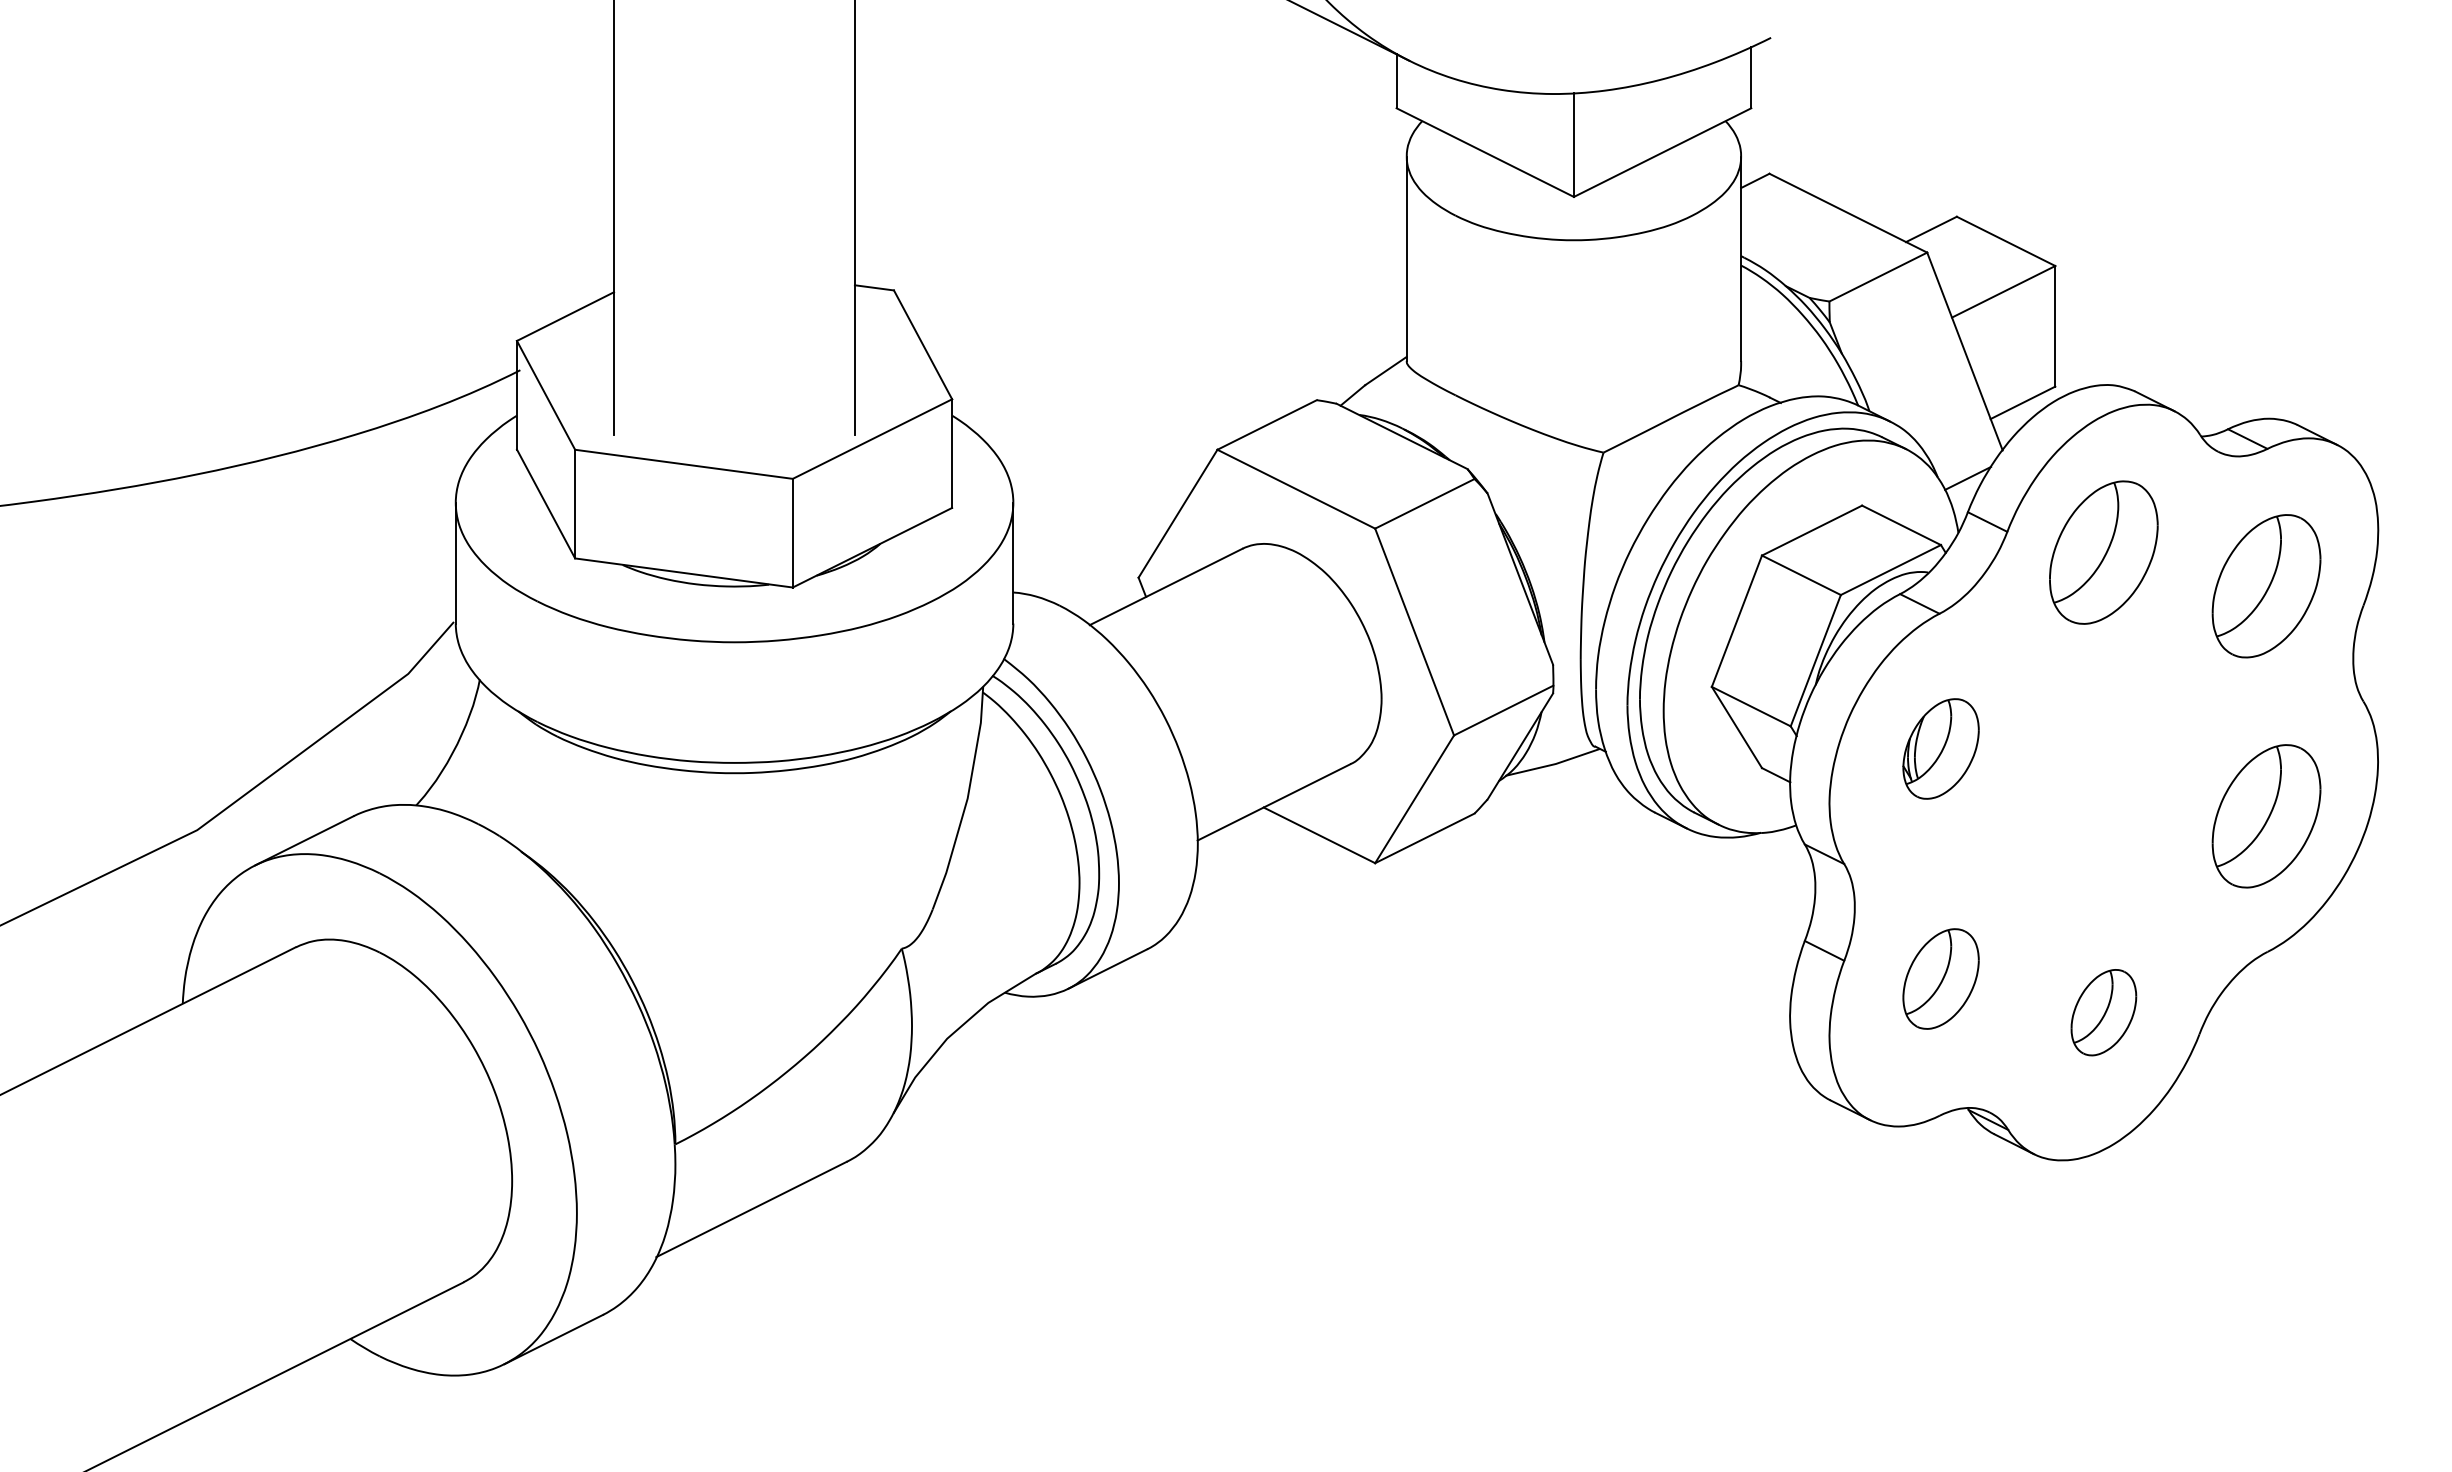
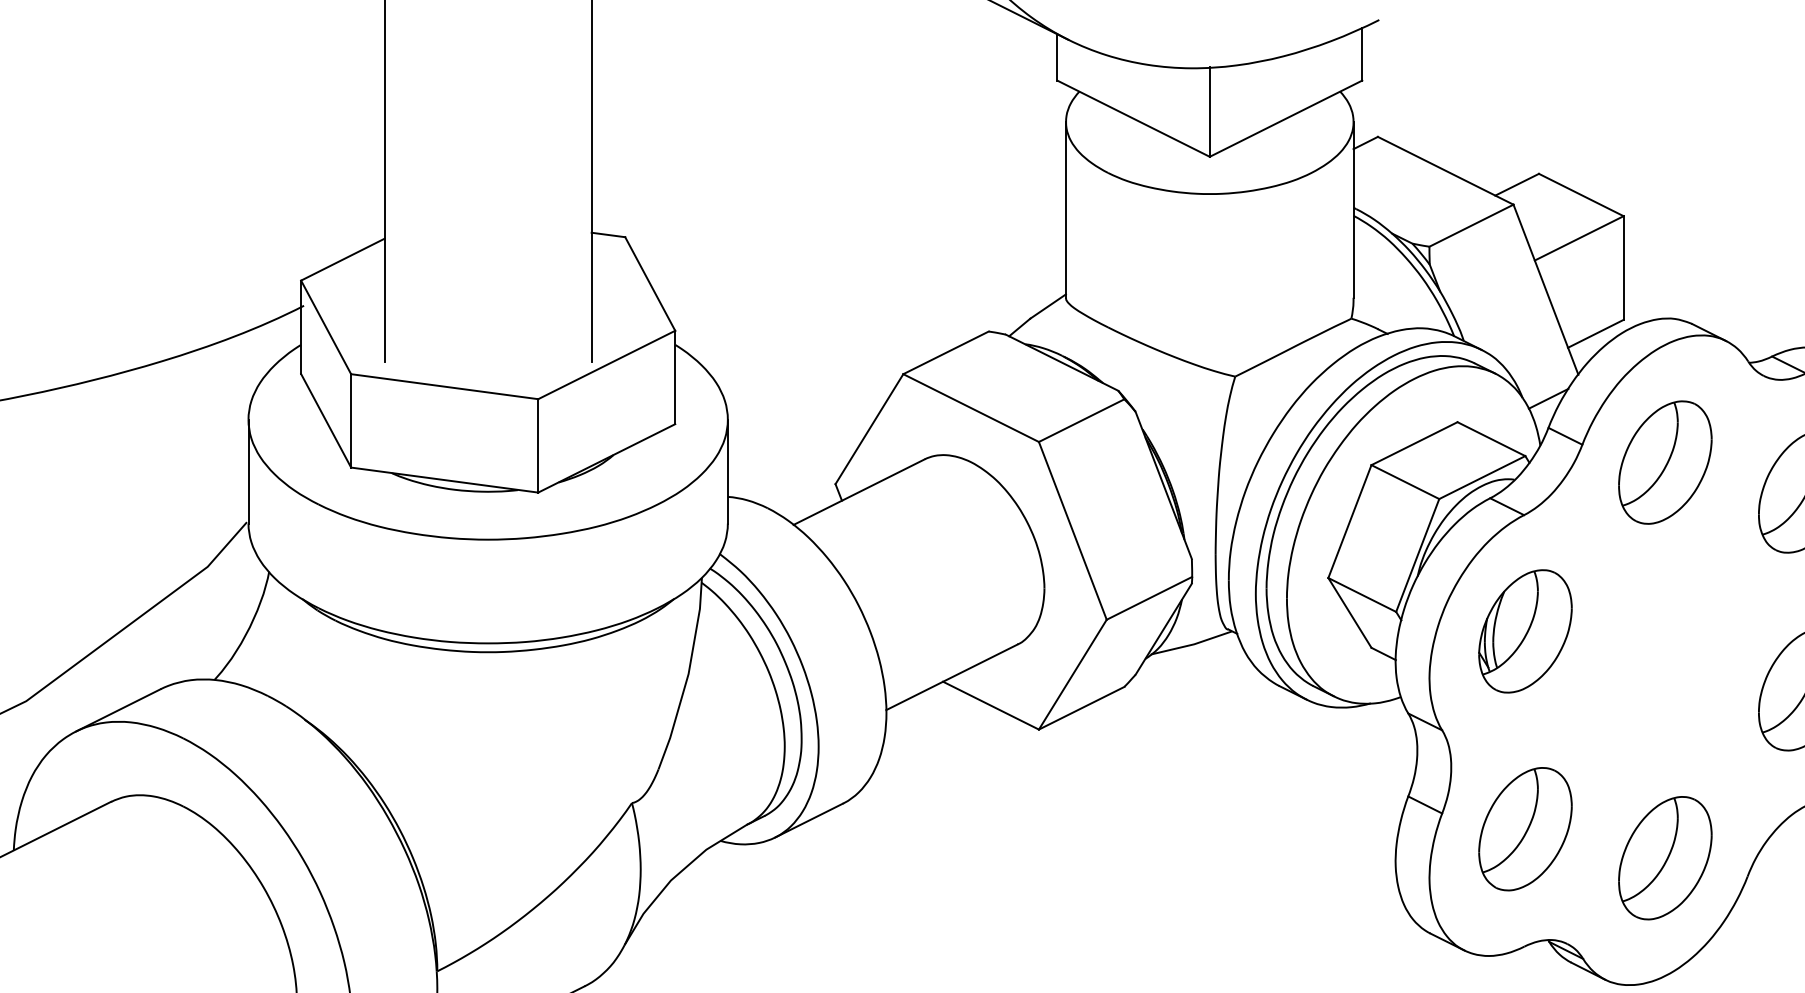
part: (1940, 748) -> (1524, 630), size x1.43
part: (1940, 978) -> (1524, 828), size x1.43
part: (2103, 1012) -> (1665, 857), size x1.67

